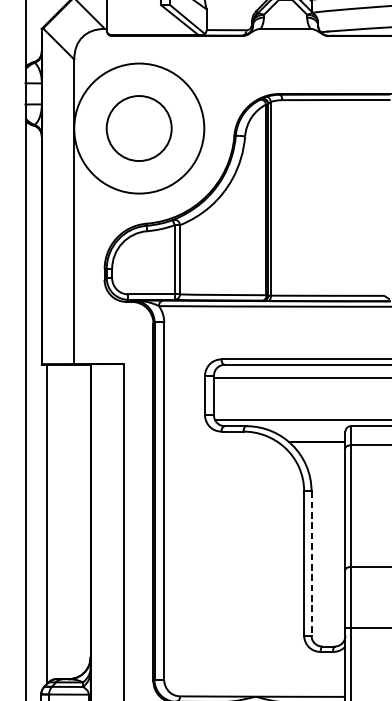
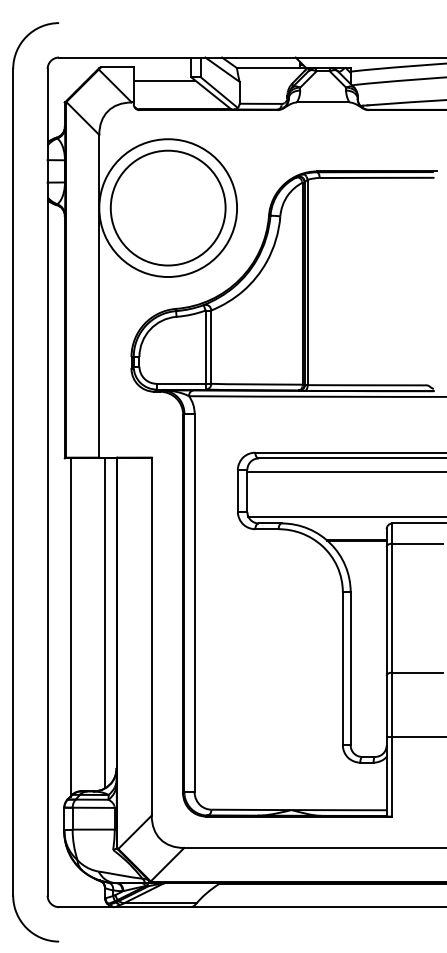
line: (135, 8) -> (164, 80), added
circle: (138, 127) -> (167, 207), size x1.67
line: (80, 520) -> (105, 623), added
line: (311, 563) -> (350, 668), dashed -> solid

